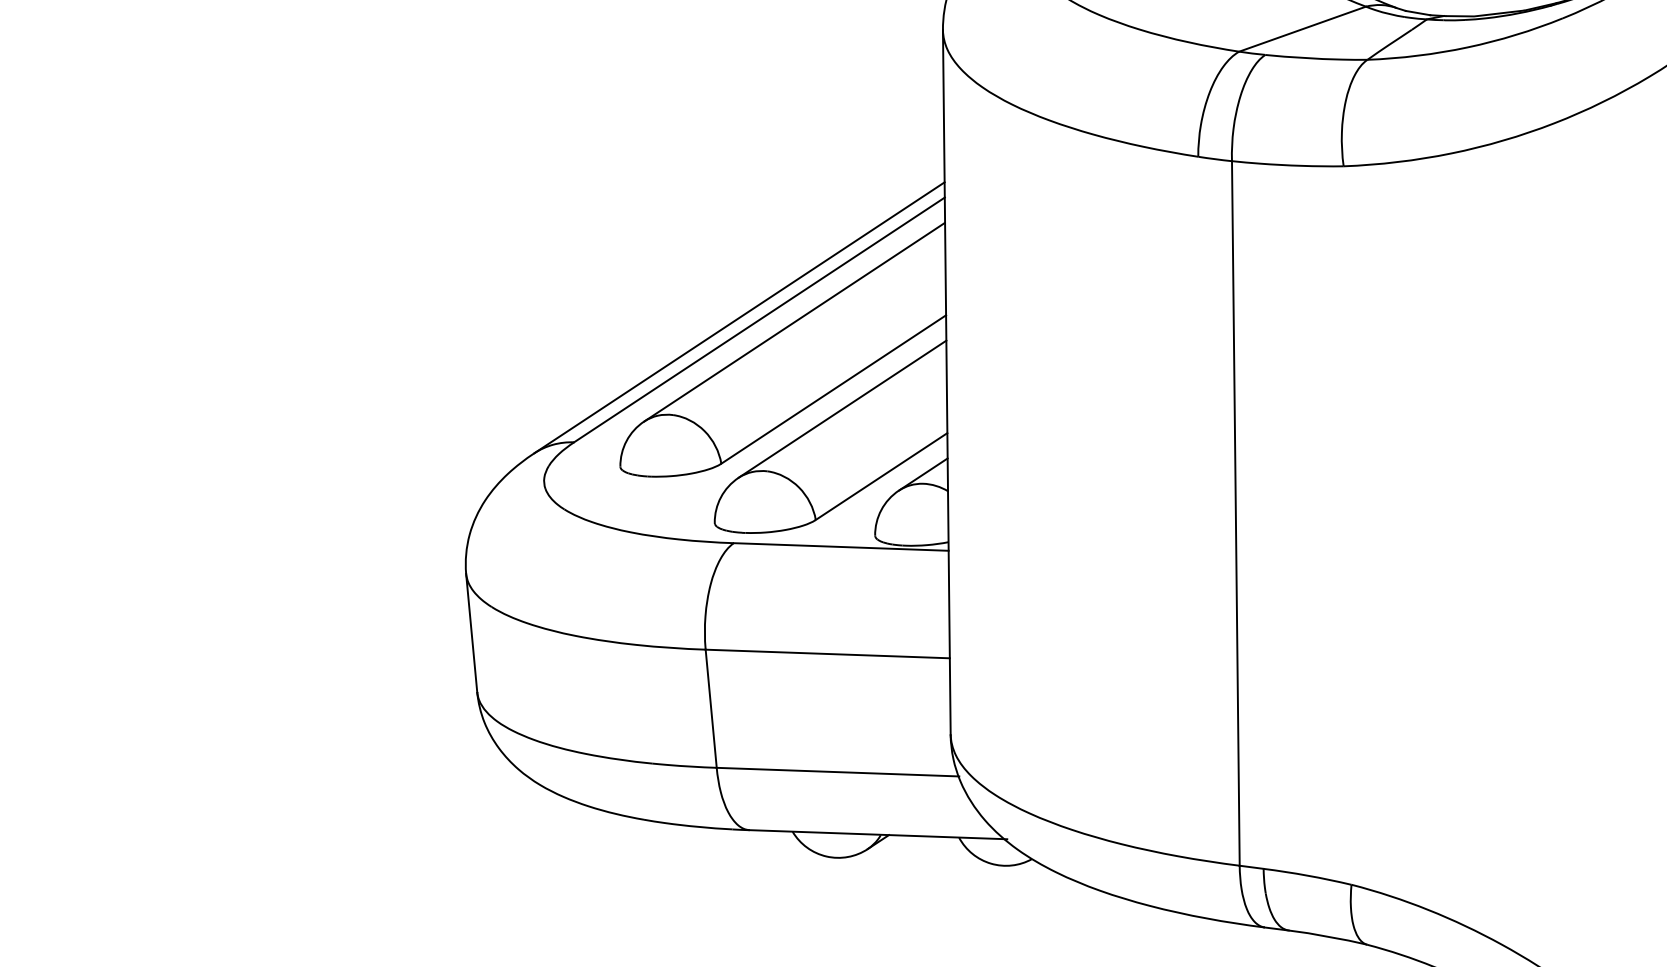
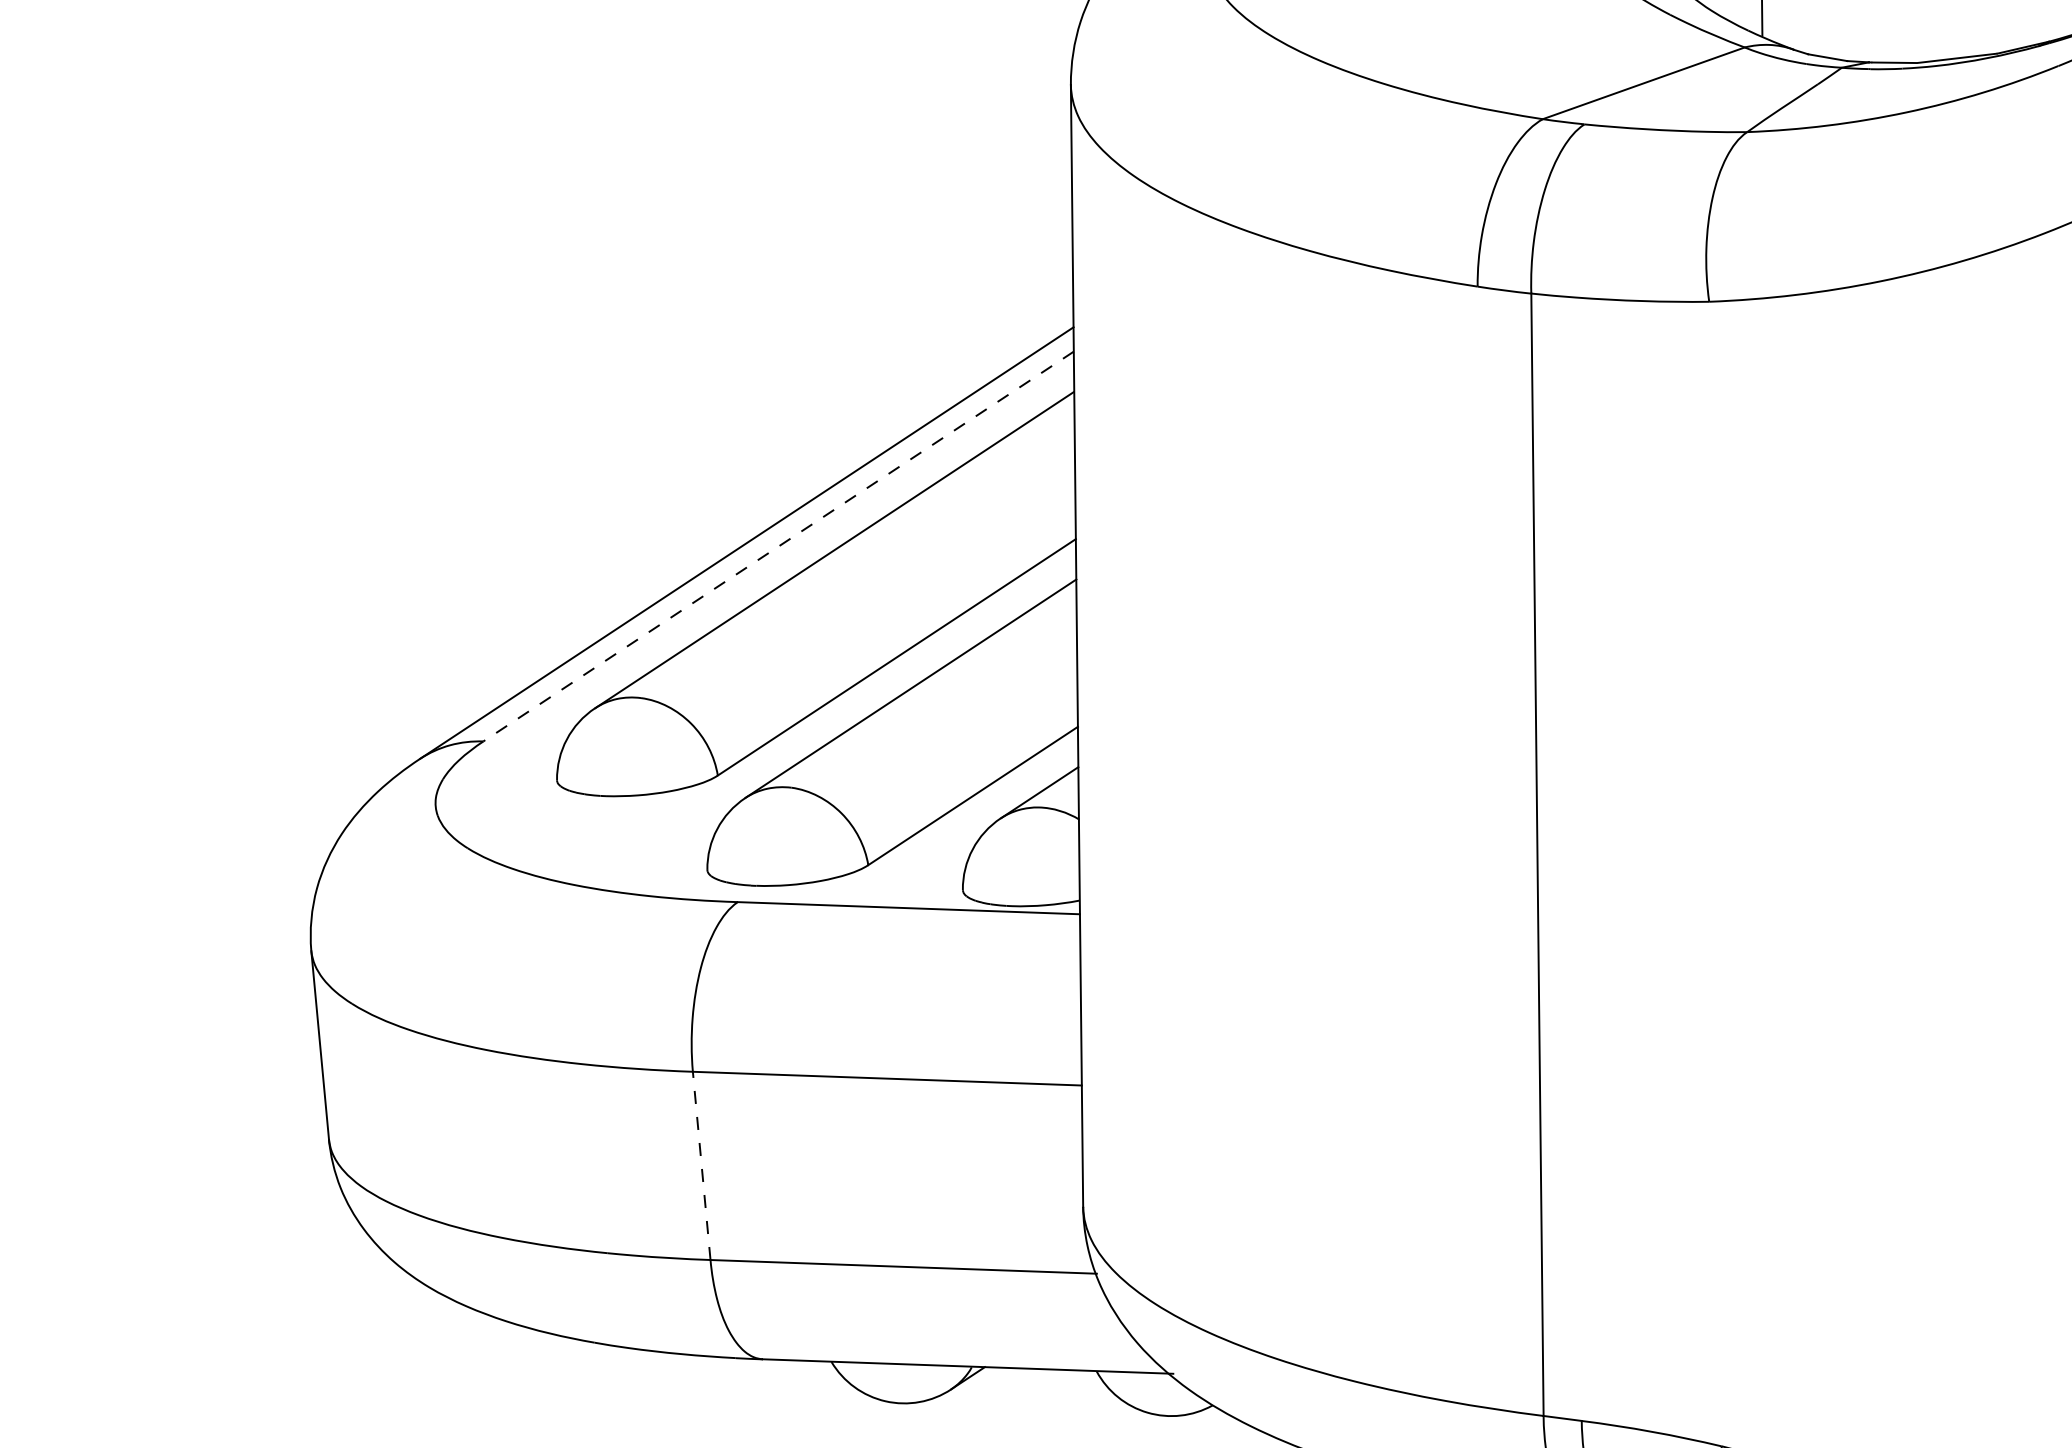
line: (759, 320) -> (778, 547), solid -> dashed
line: (711, 708) -> (702, 1165), solid -> dashed

